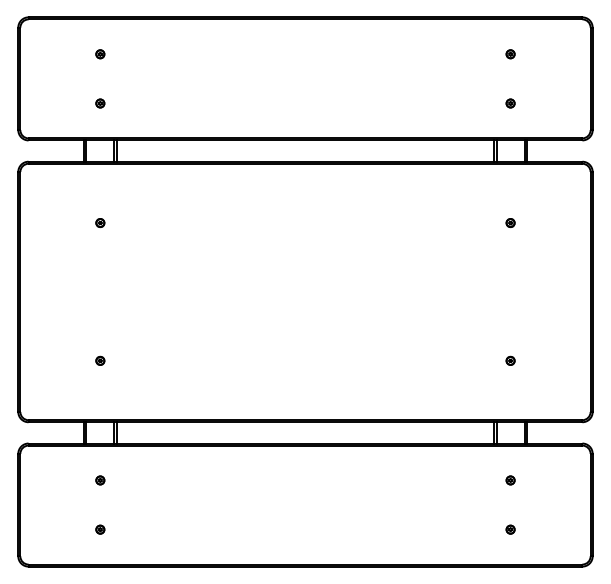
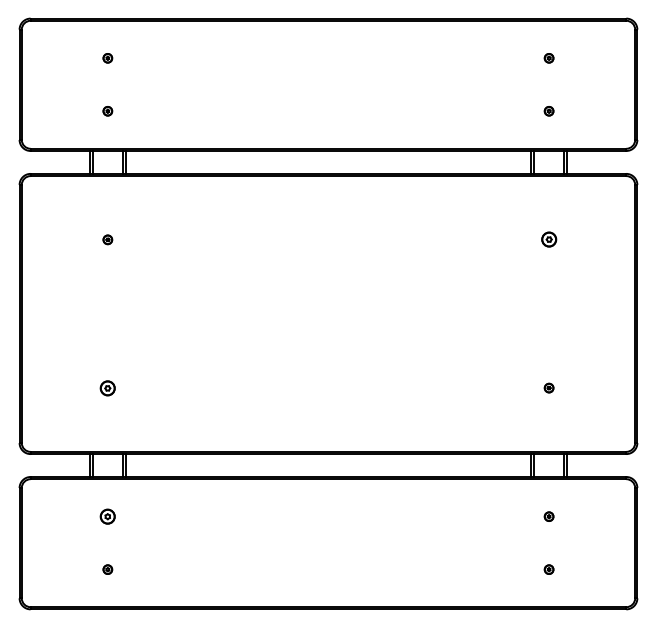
part: (510, 223) -> (548, 240), size x1.6
part: (100, 360) -> (108, 387), size x1.6
part: (100, 480) -> (108, 516), size x1.6

